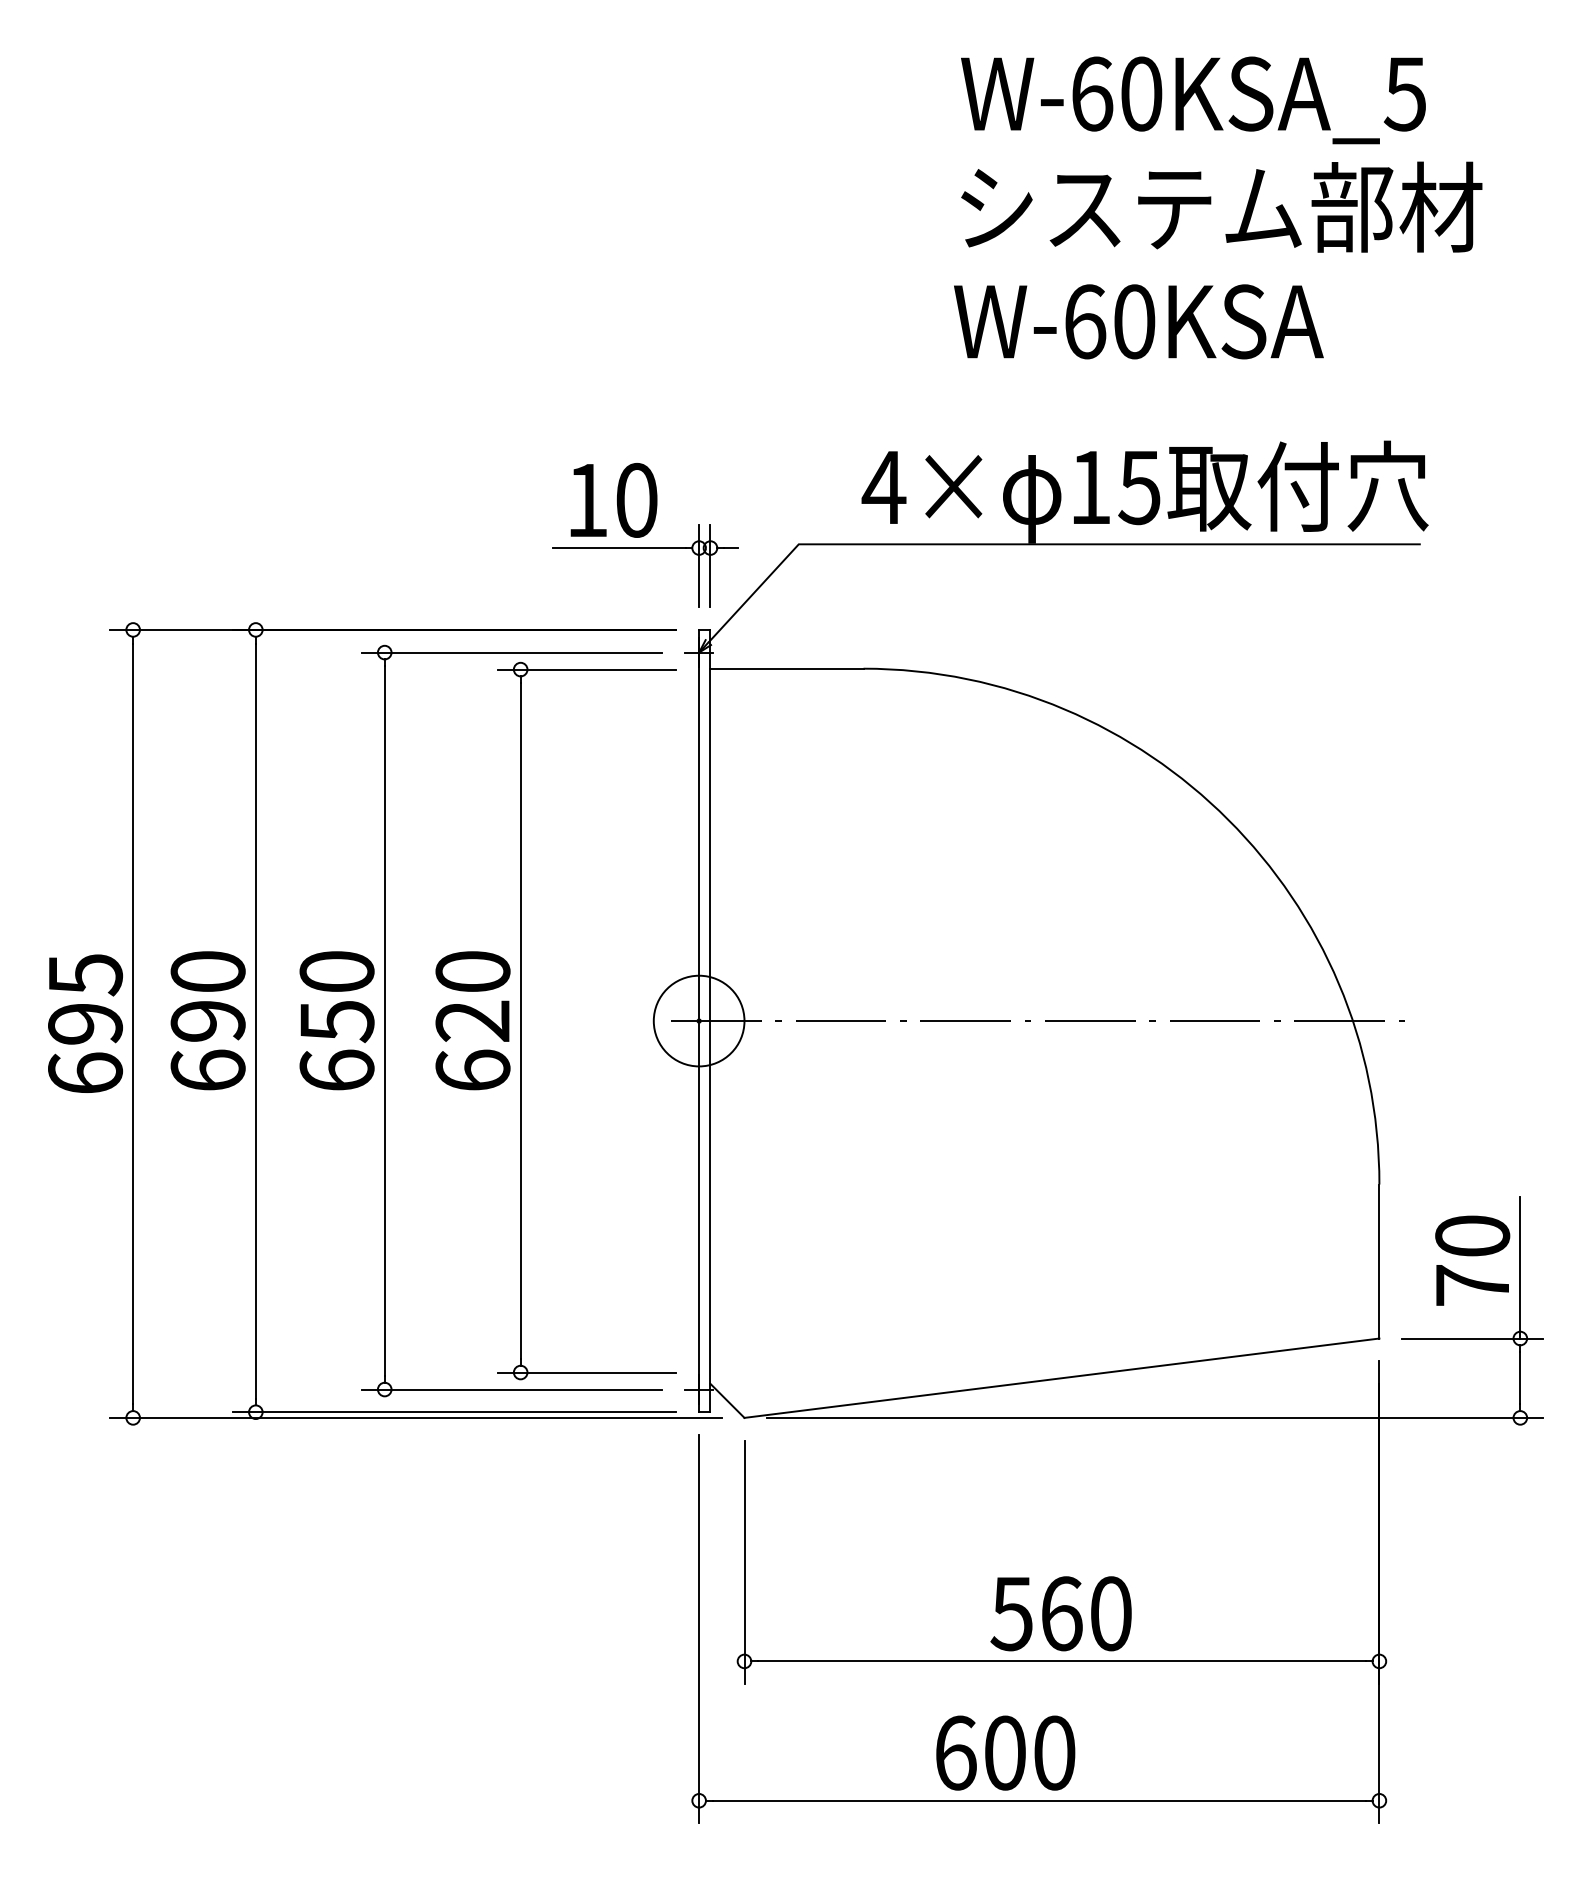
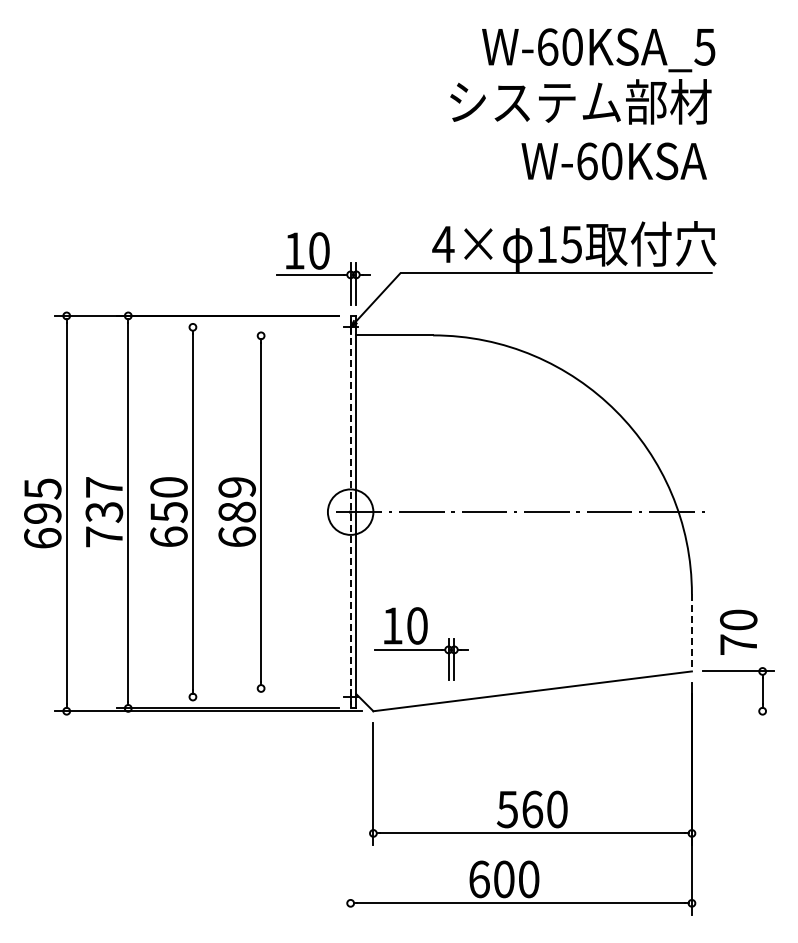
text: (1221, 206) -> (580, 101), moved
text: (1137, 322) -> (613, 161), moved
line: (511, 652) -> (256, 327), removed
line: (587, 668) -> (294, 335), removed
text: (471, 995) -> (236, 499), 620 -> 689
text: (208, 1021) -> (104, 512), 690 -> 737
line: (698, 1021) -> (350, 512), solid -> dashed
line: (1378, 1260) -> (691, 632), solid -> dashed
line: (1520, 1266) -> (762, 635), removed
part: (840, 1282) -> (421, 643), added
line: (587, 1372) -> (294, 688), removed
line: (511, 1390) -> (256, 697), removed
line: (1155, 1418) -> (579, 711), removed
line: (698, 1627) -> (350, 816), removed

